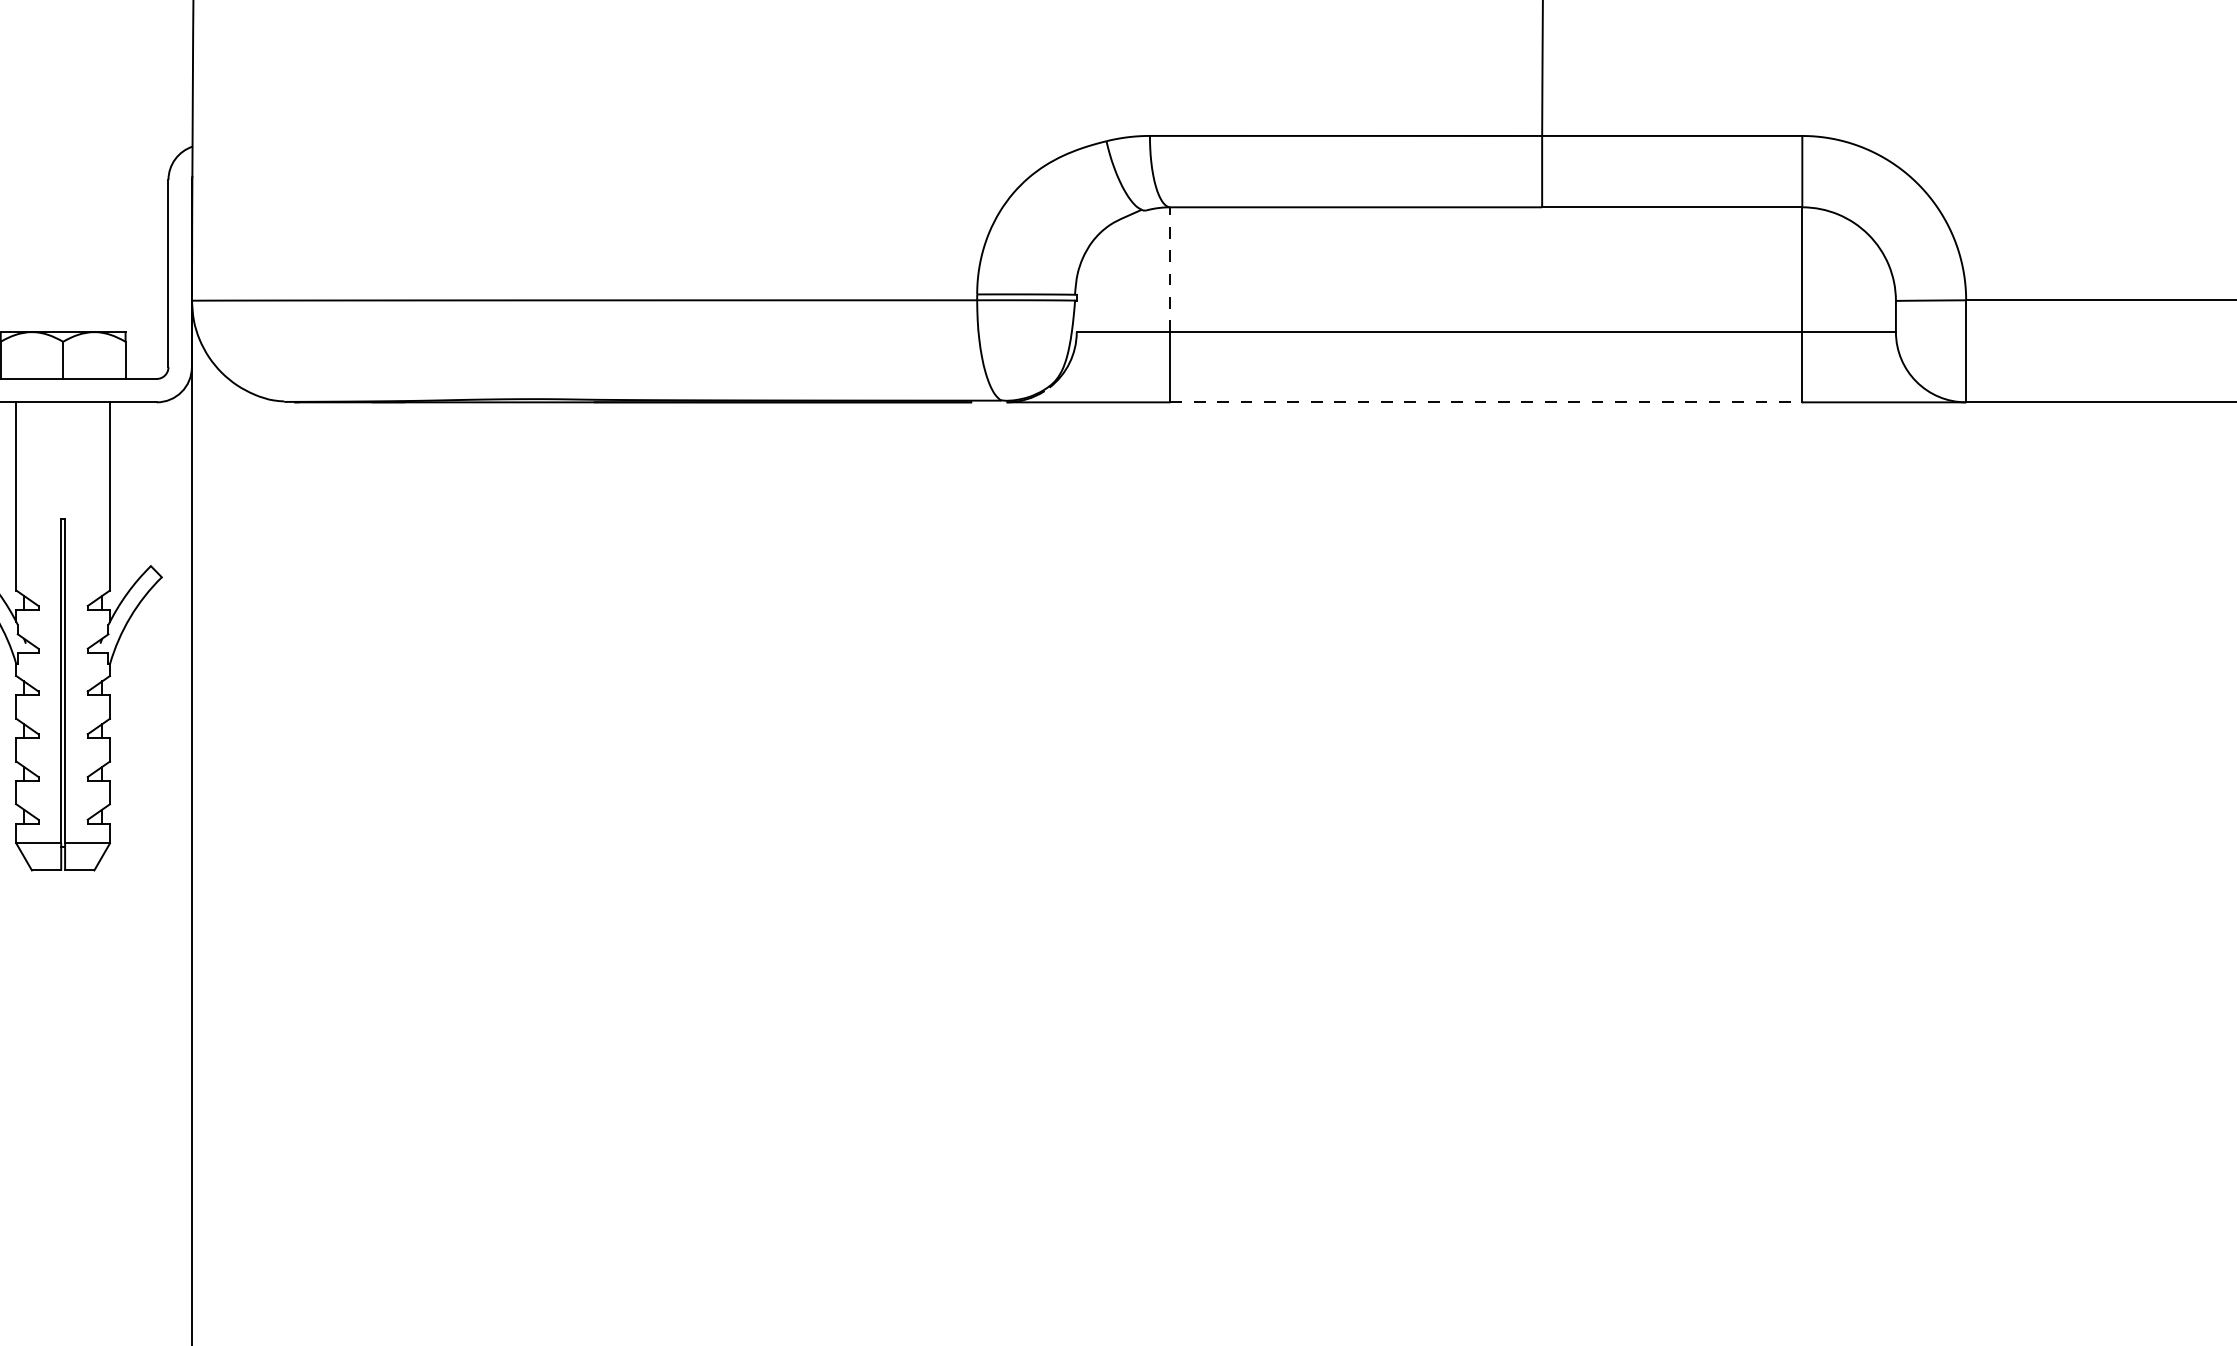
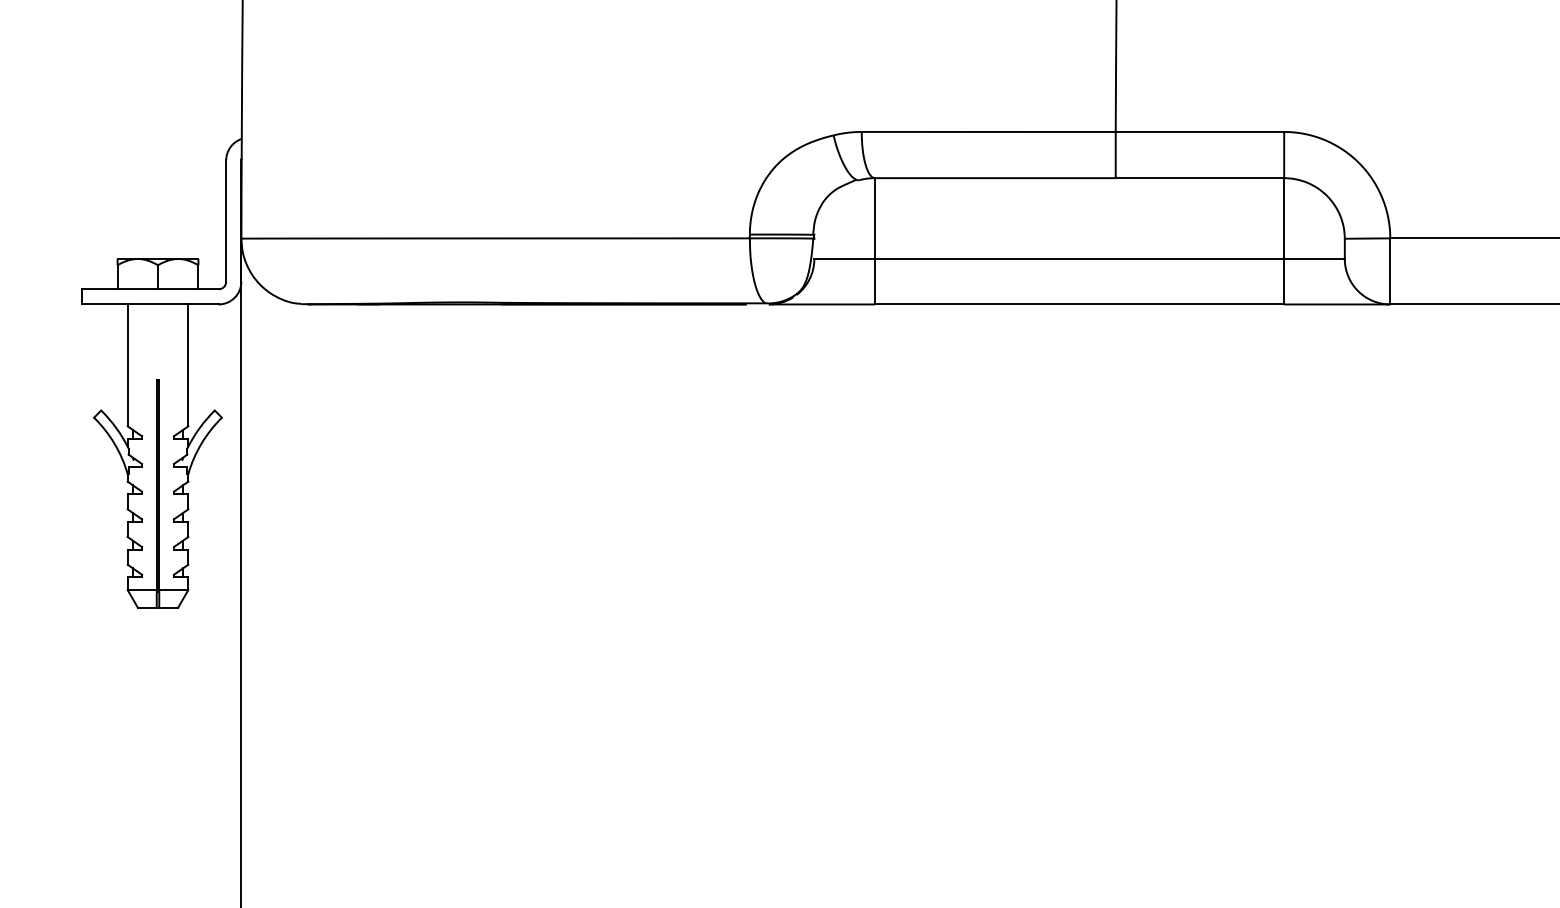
line: (1169, 269) -> (874, 218), dashed -> solid
line: (1486, 402) -> (1079, 304), dashed -> solid

